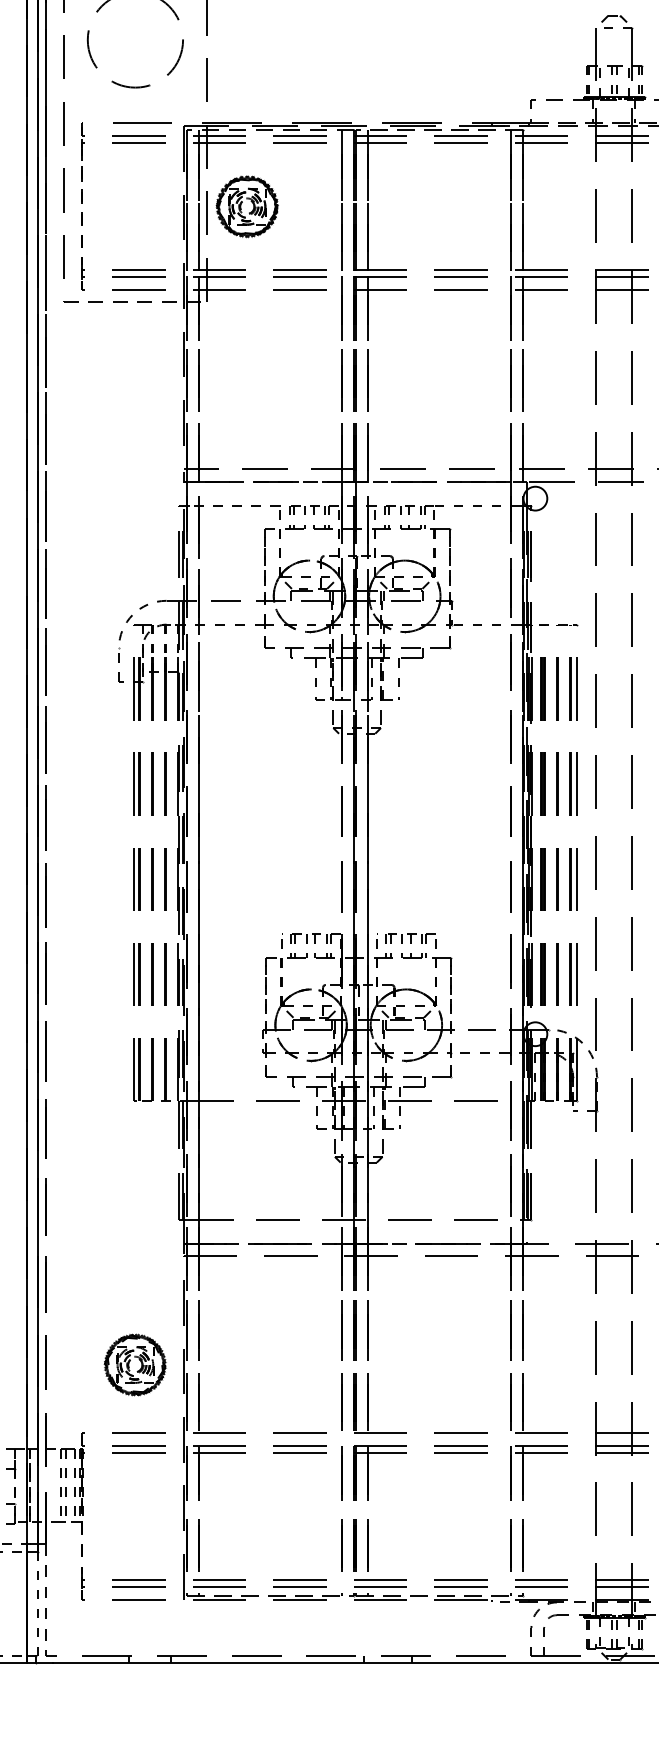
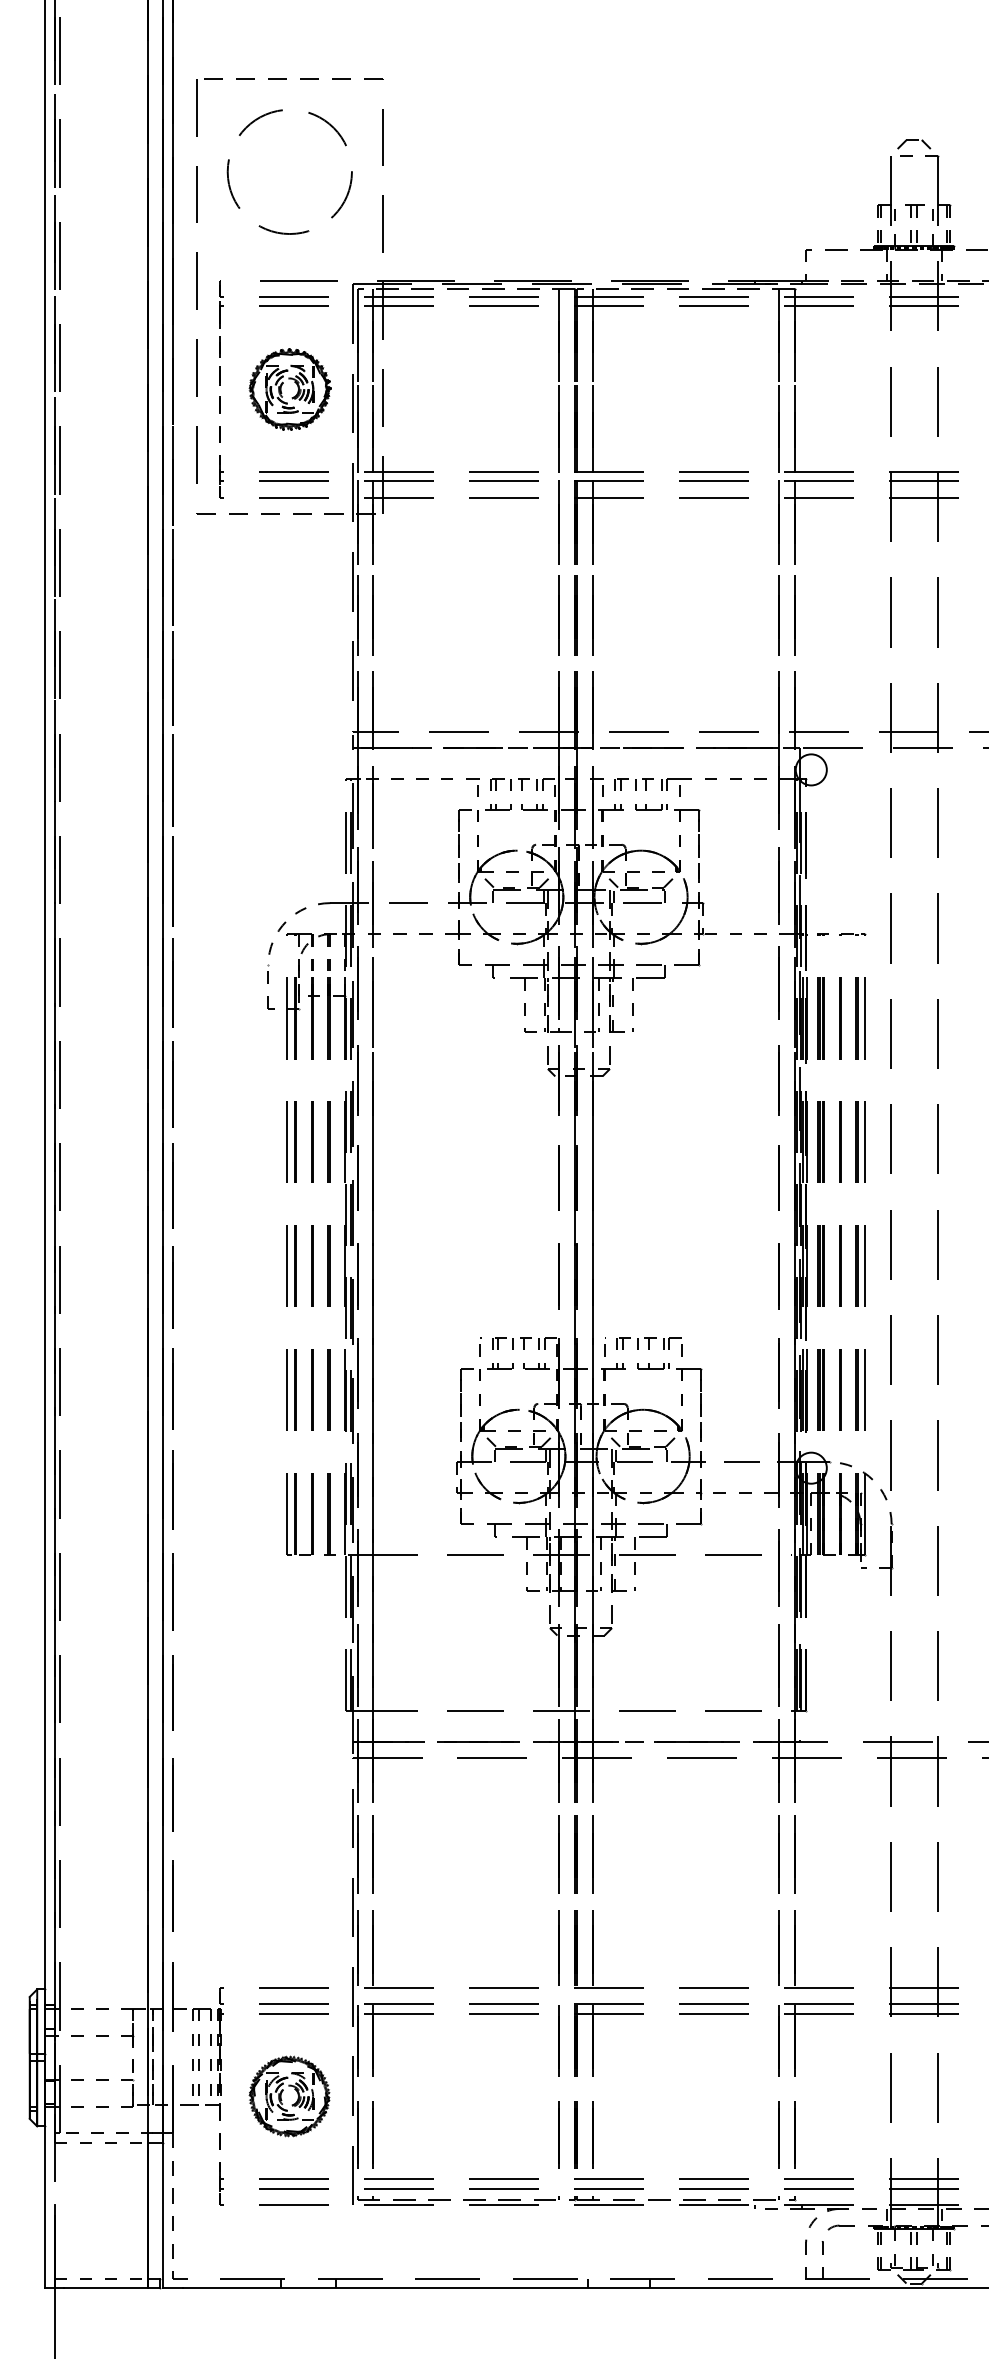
part: (247, 206) -> (289, 389), moved
part: (135, 1365) -> (289, 2096), moved
line: (38, 1607) -> (163, 2215), dashed -> solid

